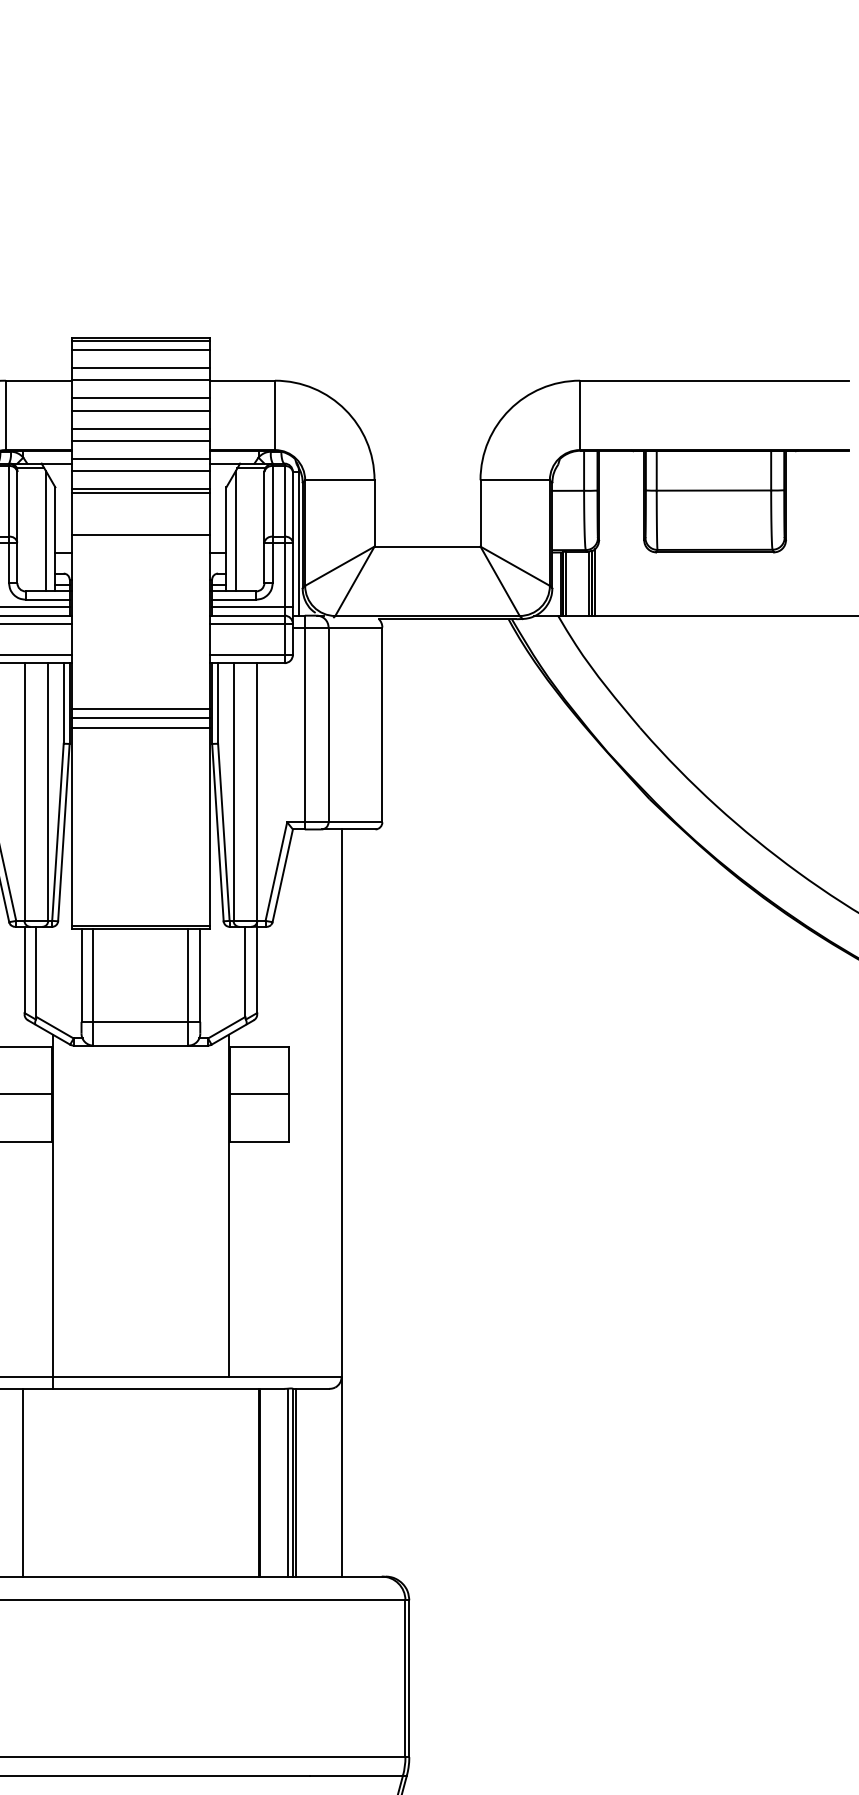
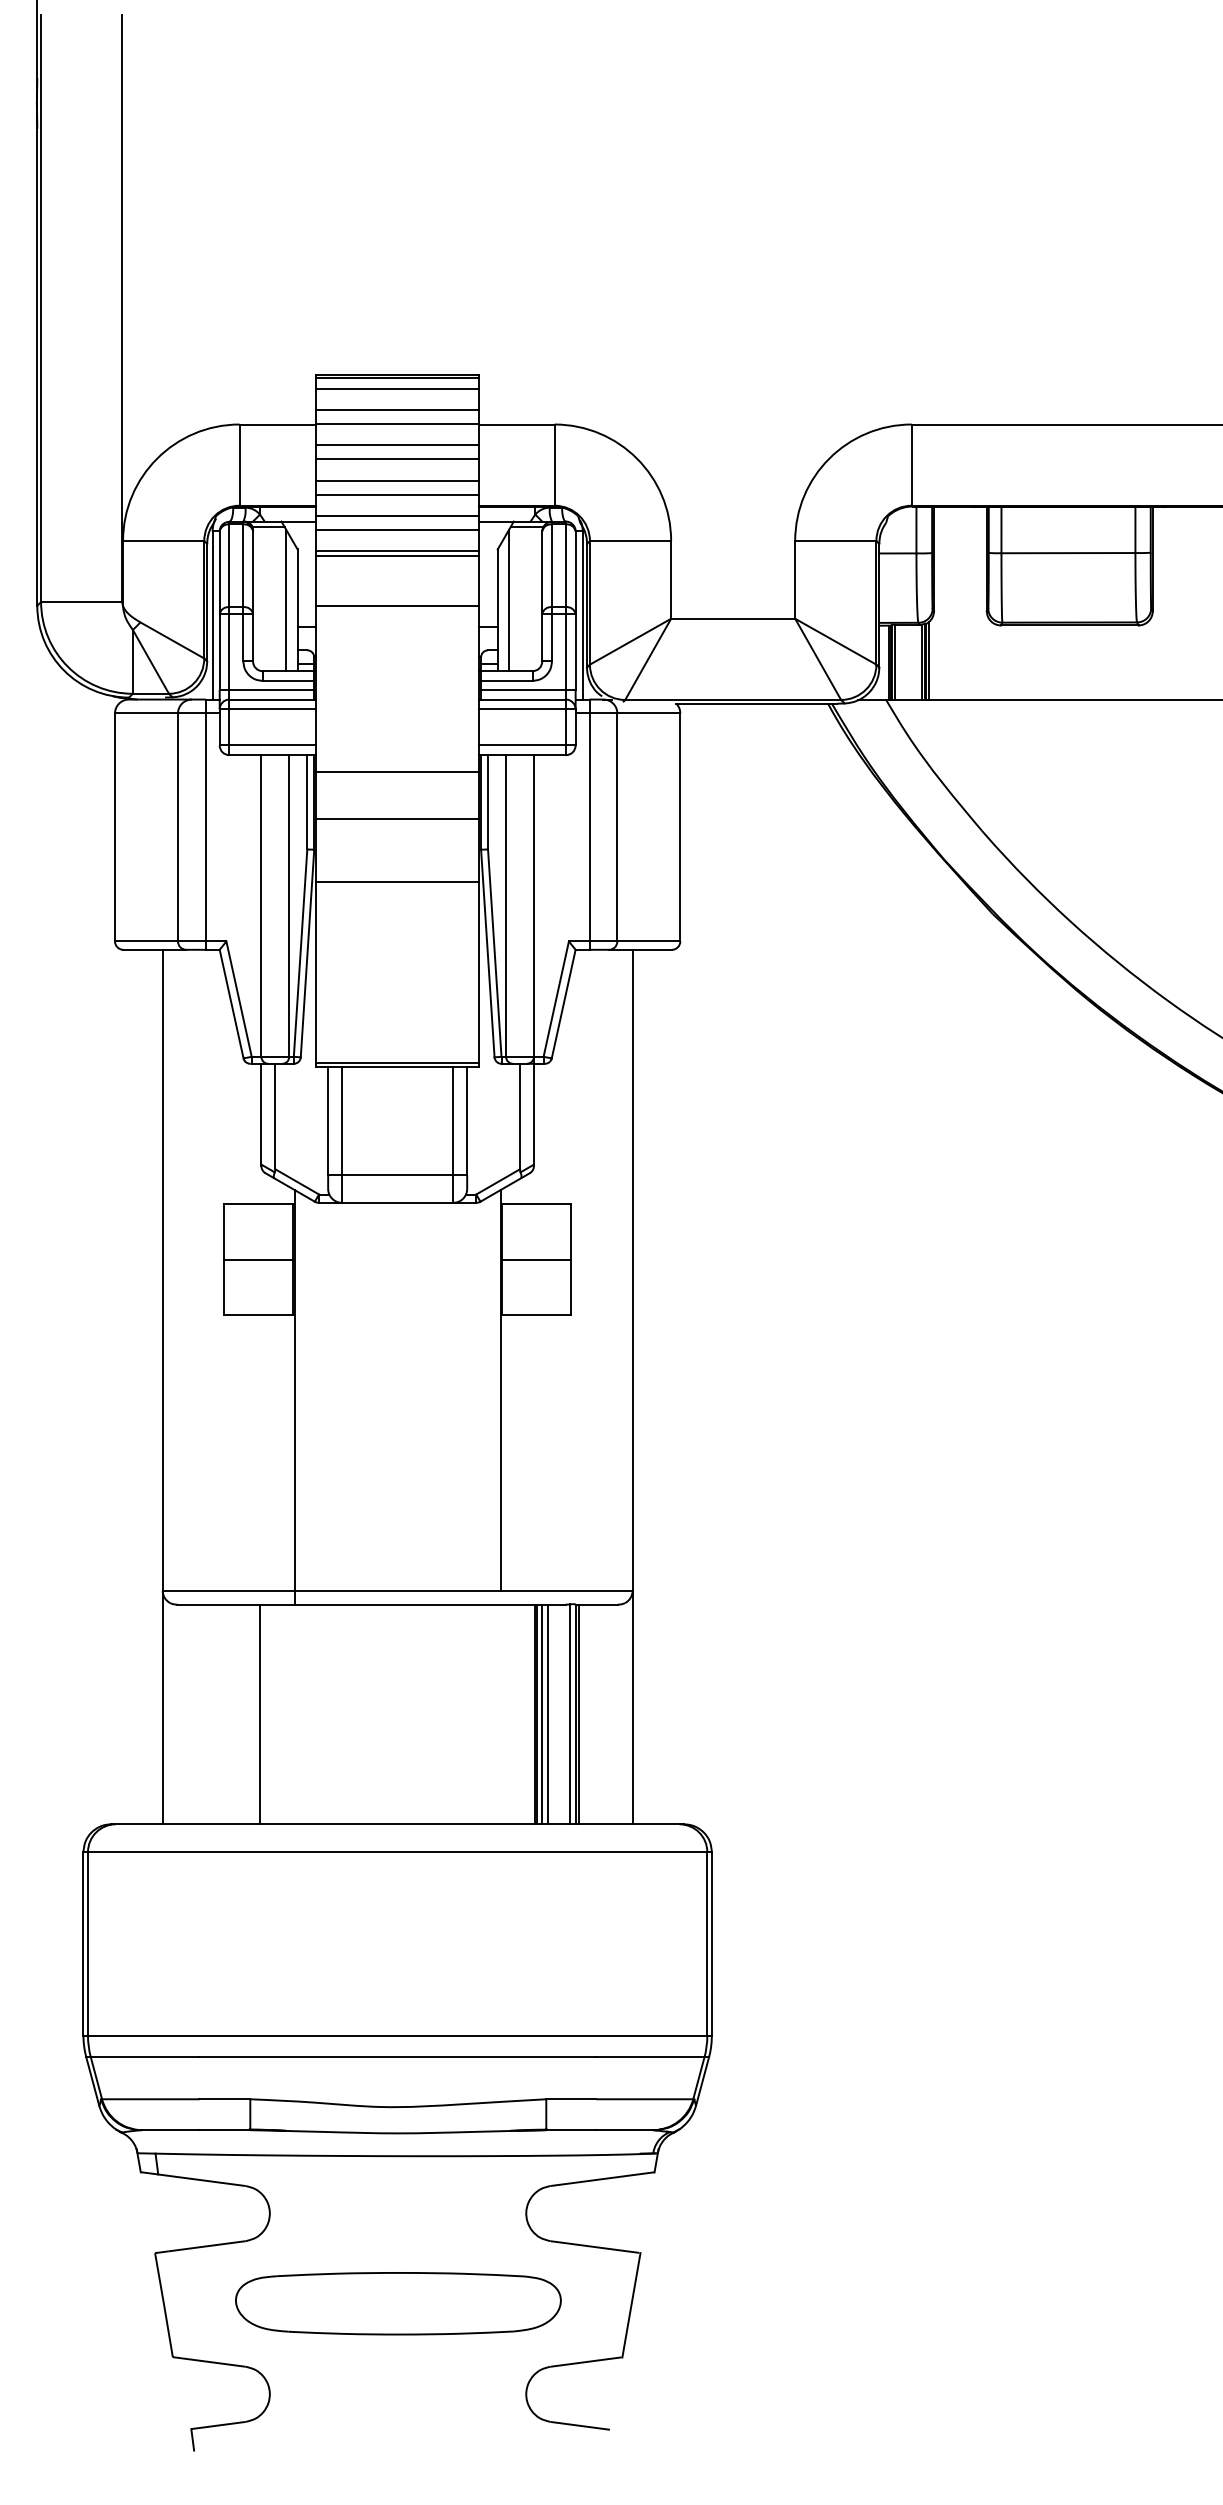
line: (140, 708) -> (397, 771), moved
line: (140, 727) -> (397, 881), moved
line: (264, 1482) -> (542, 1714), added
line: (268, 1482) -> (547, 1714), added

